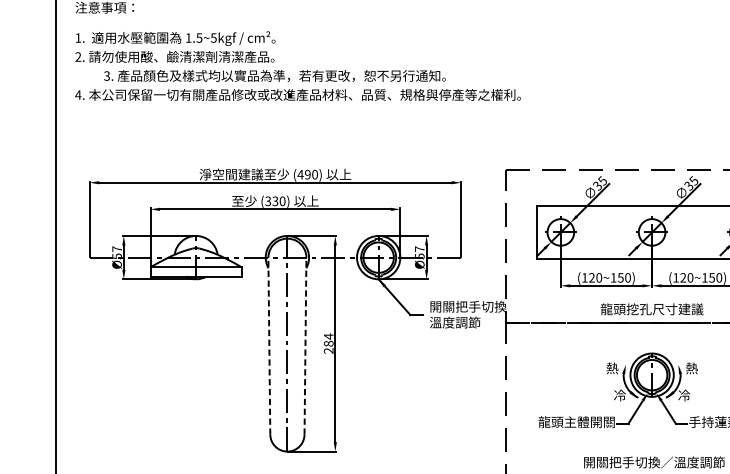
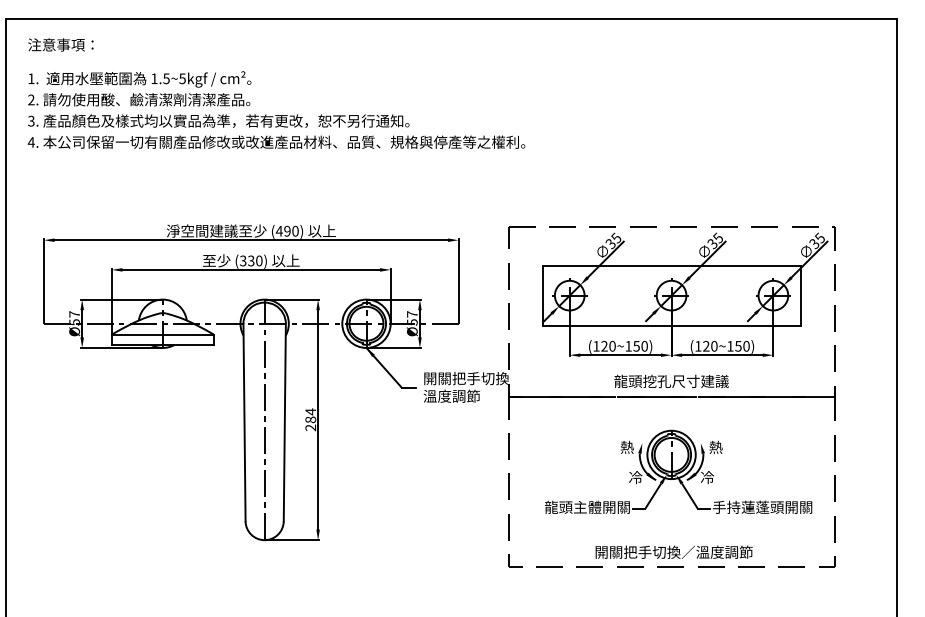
text: (274, 75) -> (218, 120), moved
line: (269, 346) -> (244, 422), dashed -> solid
line: (305, 346) -> (284, 422), dashed -> solid

